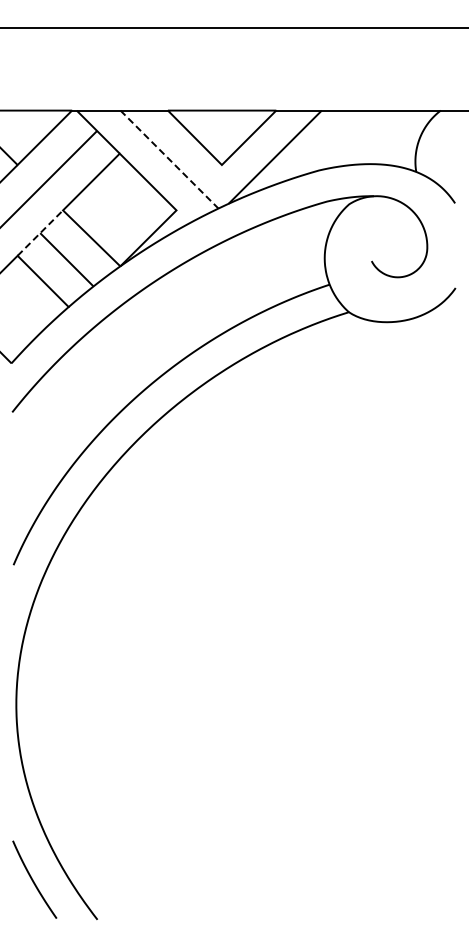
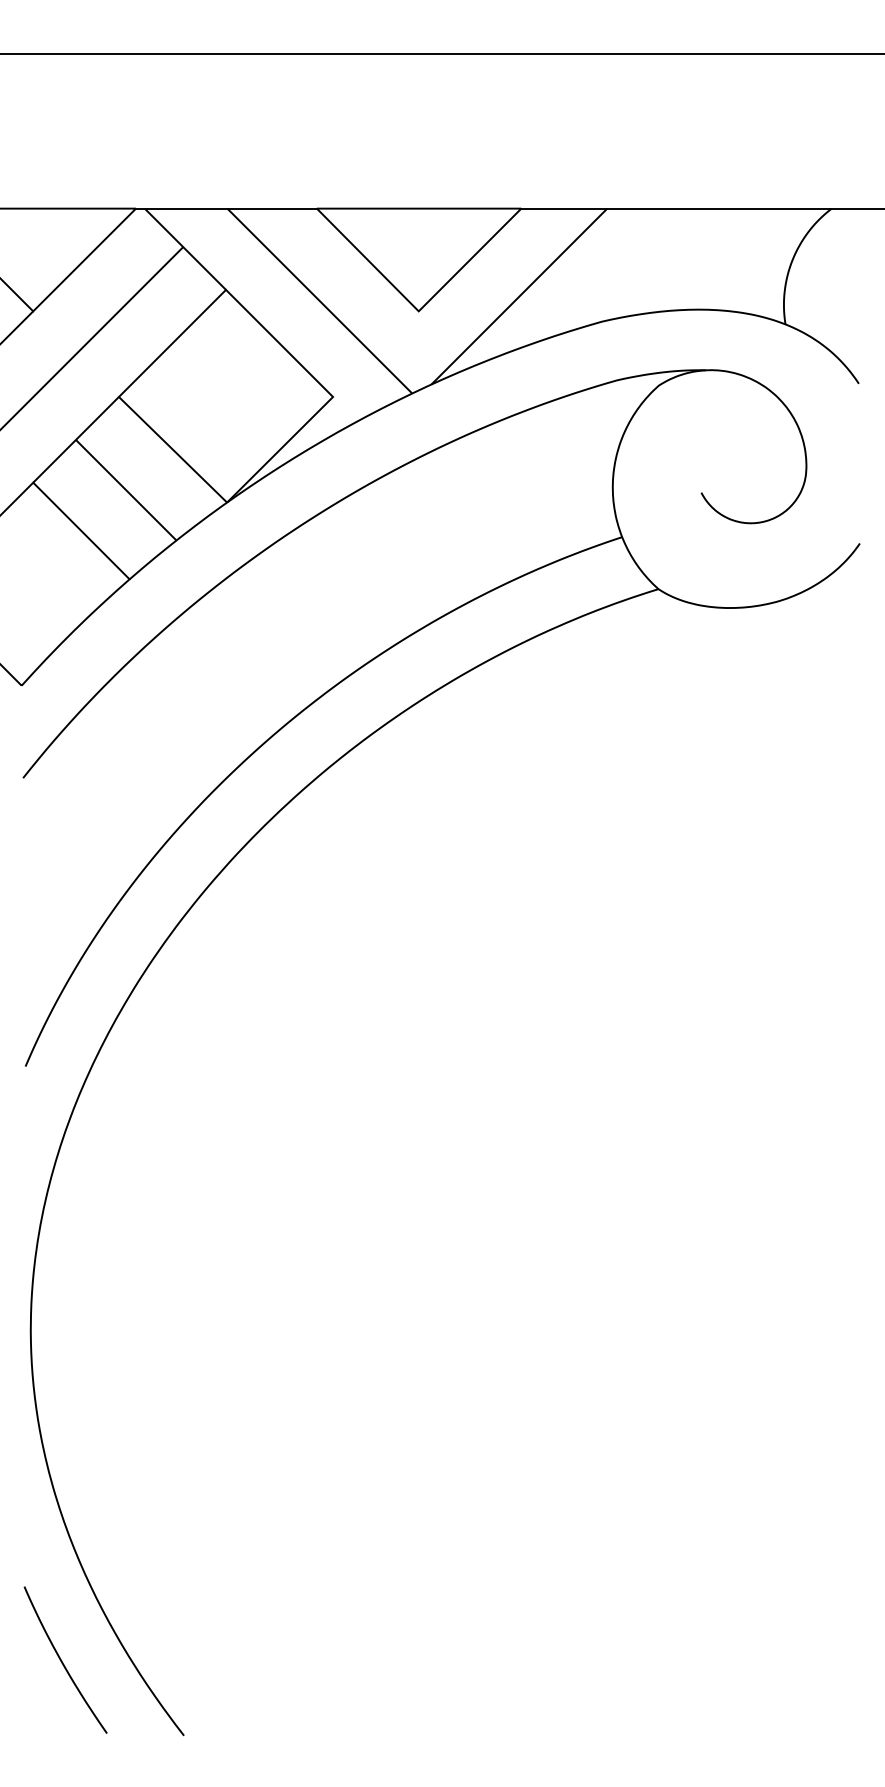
line: (169, 159) -> (319, 300), dashed -> solid
line: (40, 232) -> (76, 438), dashed -> solid

